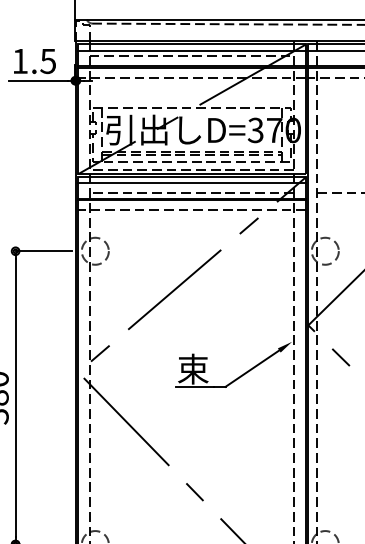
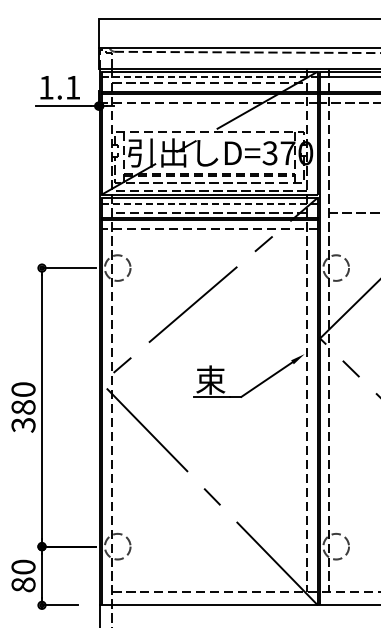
line: (191, 50) -> (209, 77), solid -> dashed
text: (47, 61) -> (72, 87), 1.5 -> 1.1
line: (191, 183) -> (209, 203), solid -> dashed

